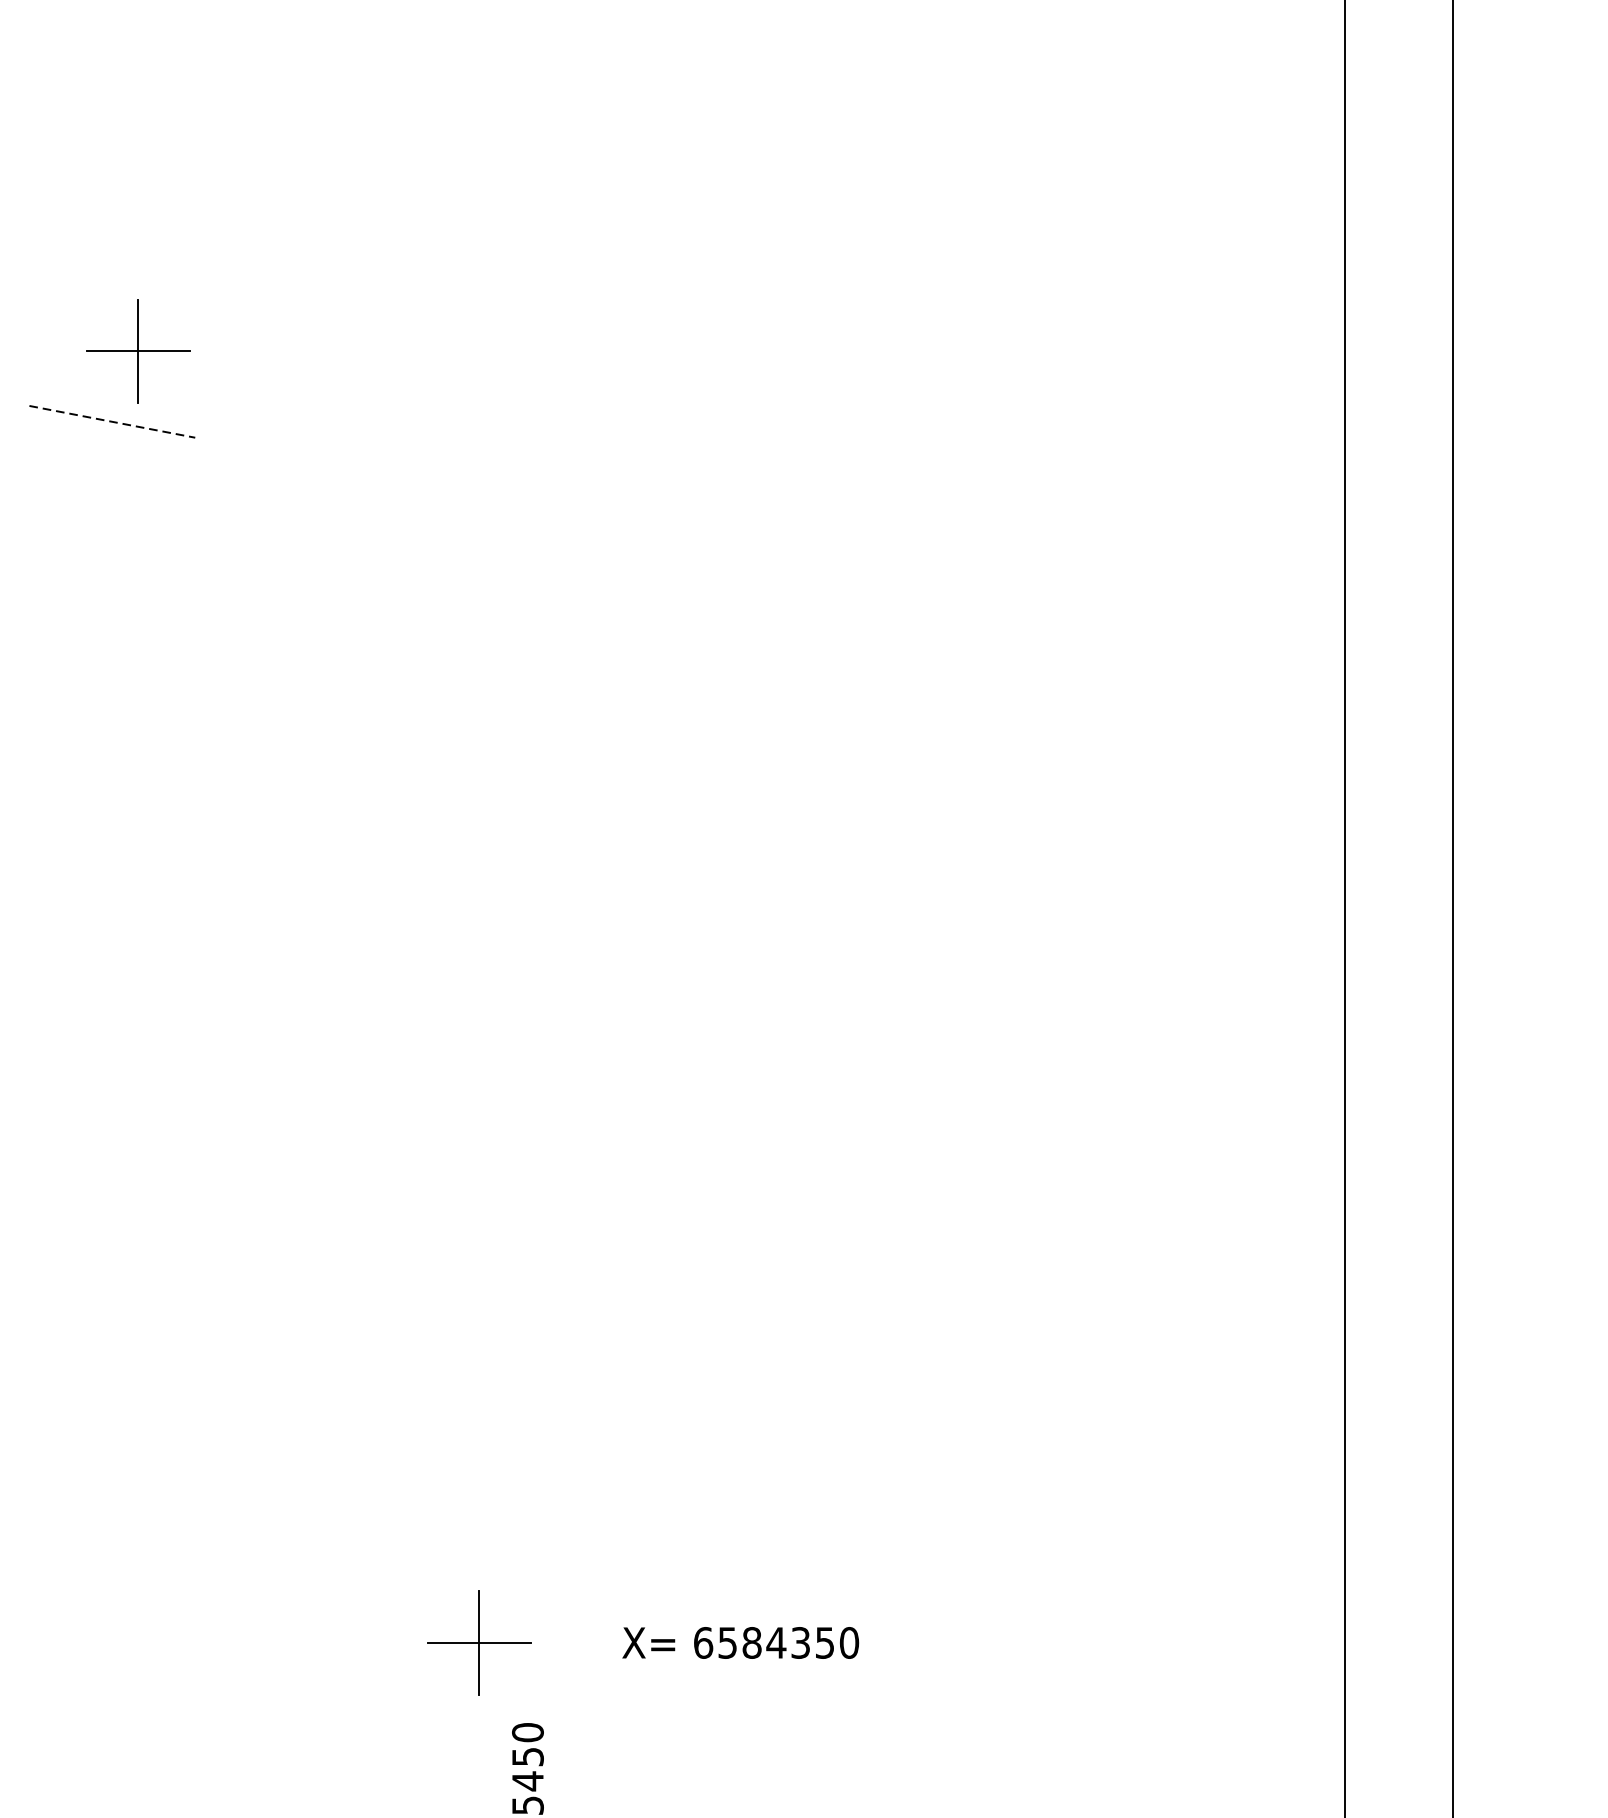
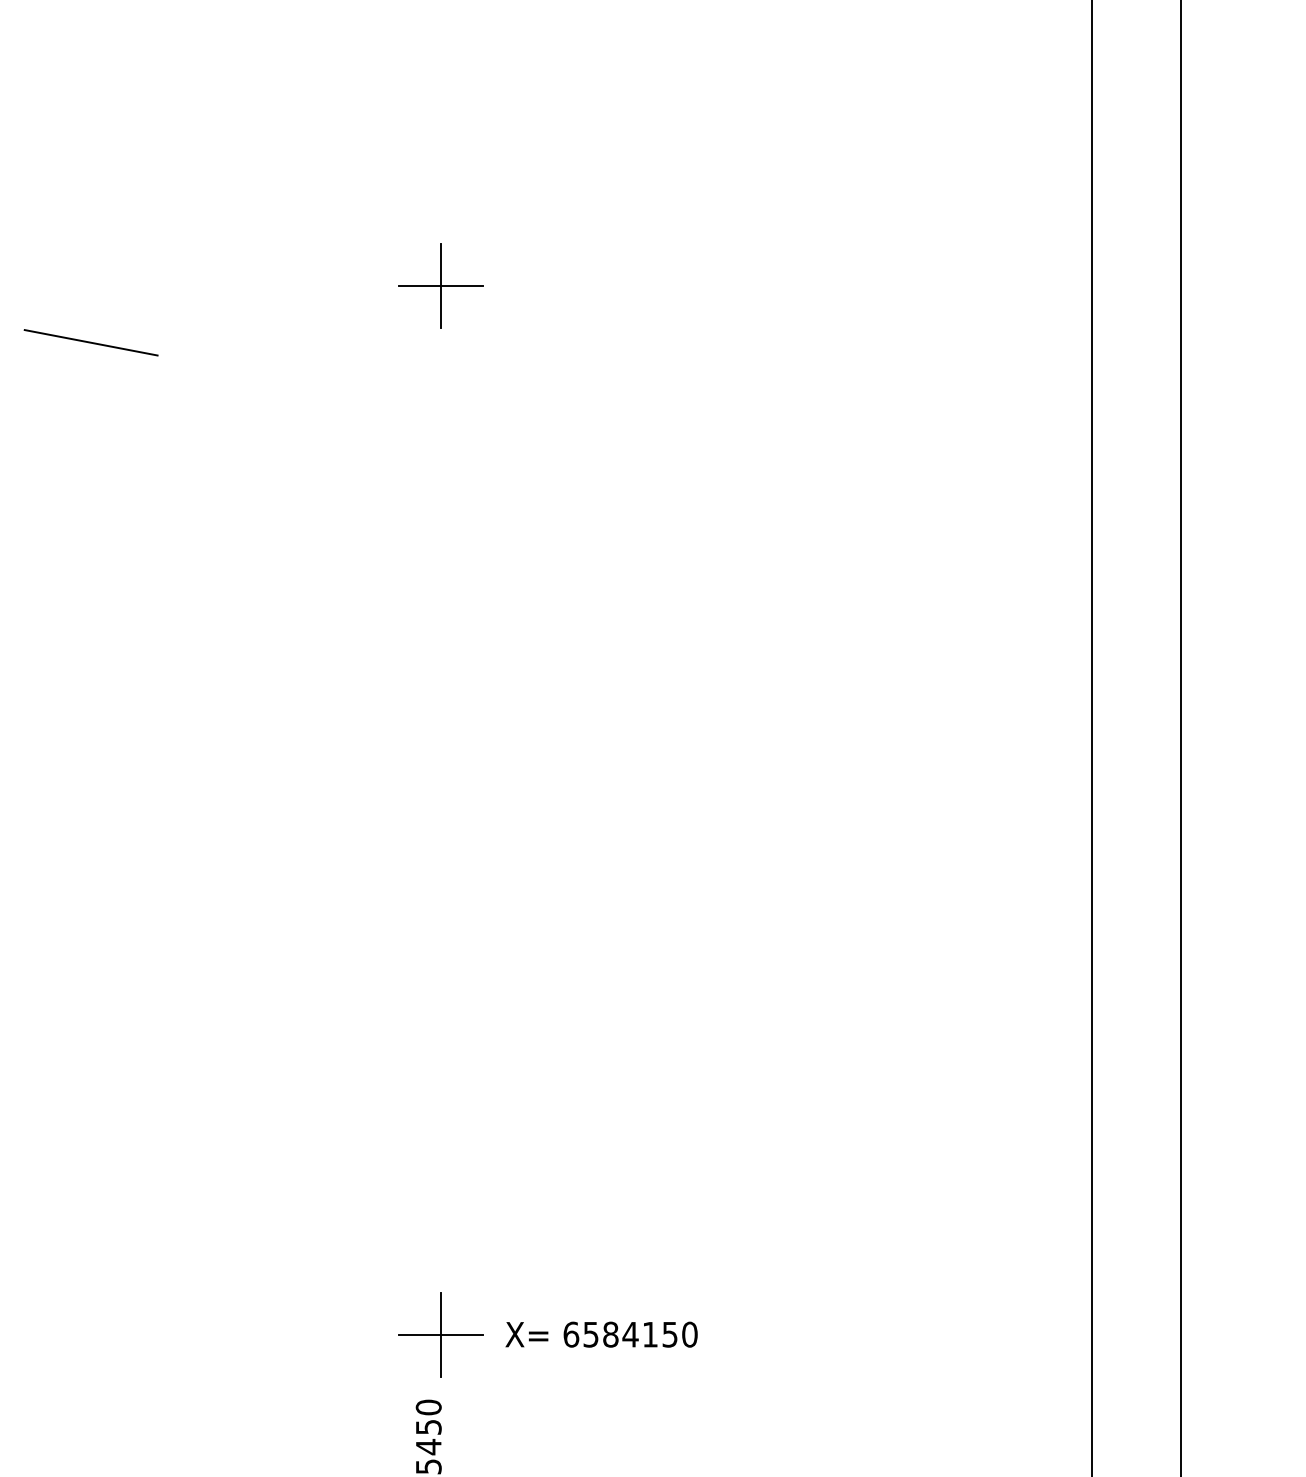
part: (137, 351) -> (440, 285), moved
line: (112, 421) -> (91, 342), dashed -> solid
part: (478, 1642) -> (440, 1334), moved
text: (800, 1642) -> (650, 1334), 6584350 -> 6584150

